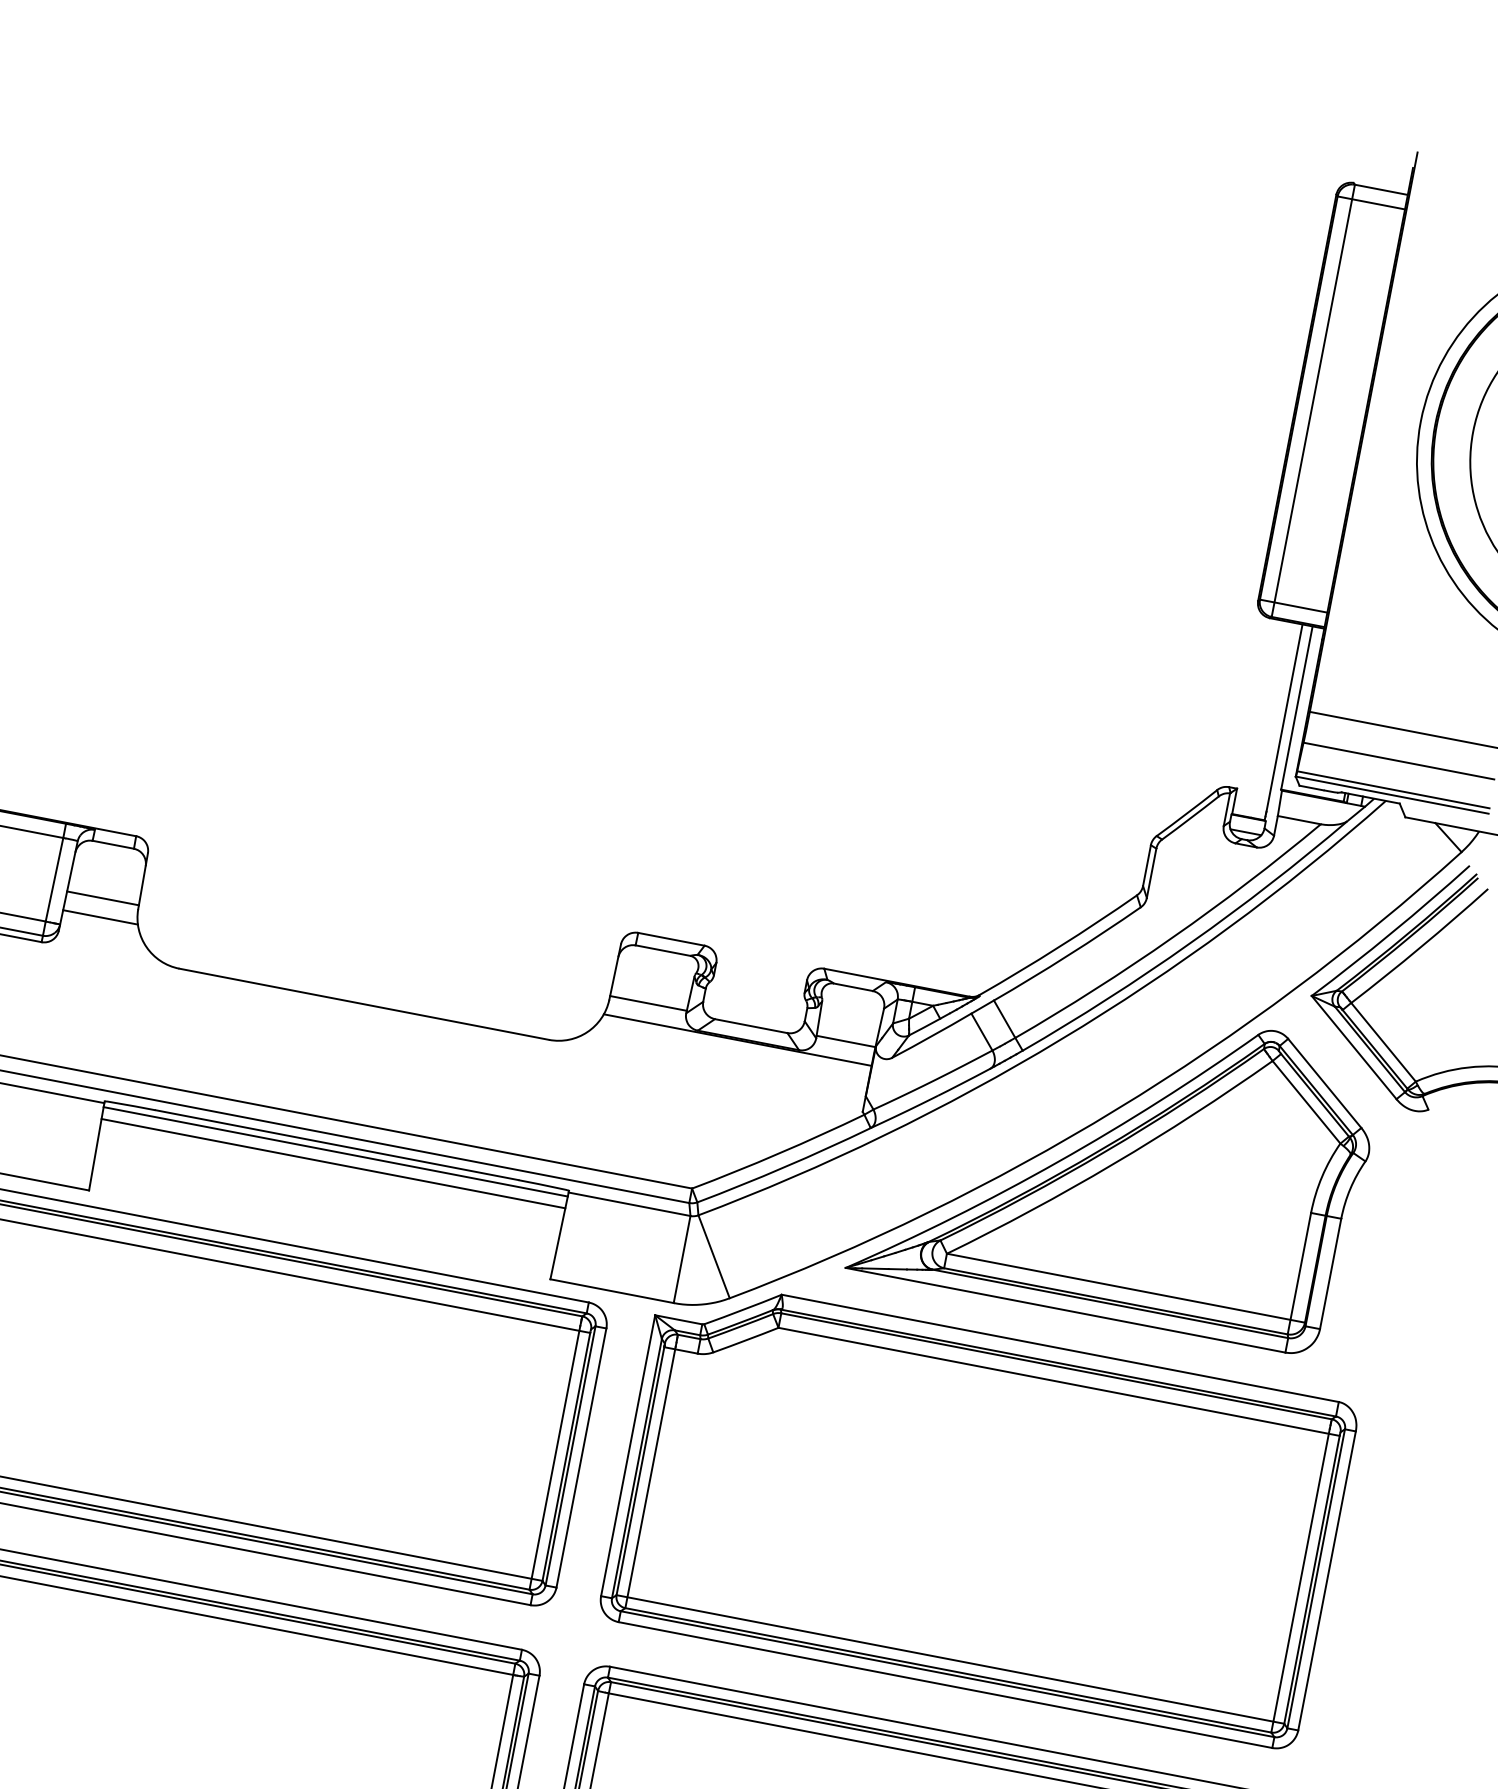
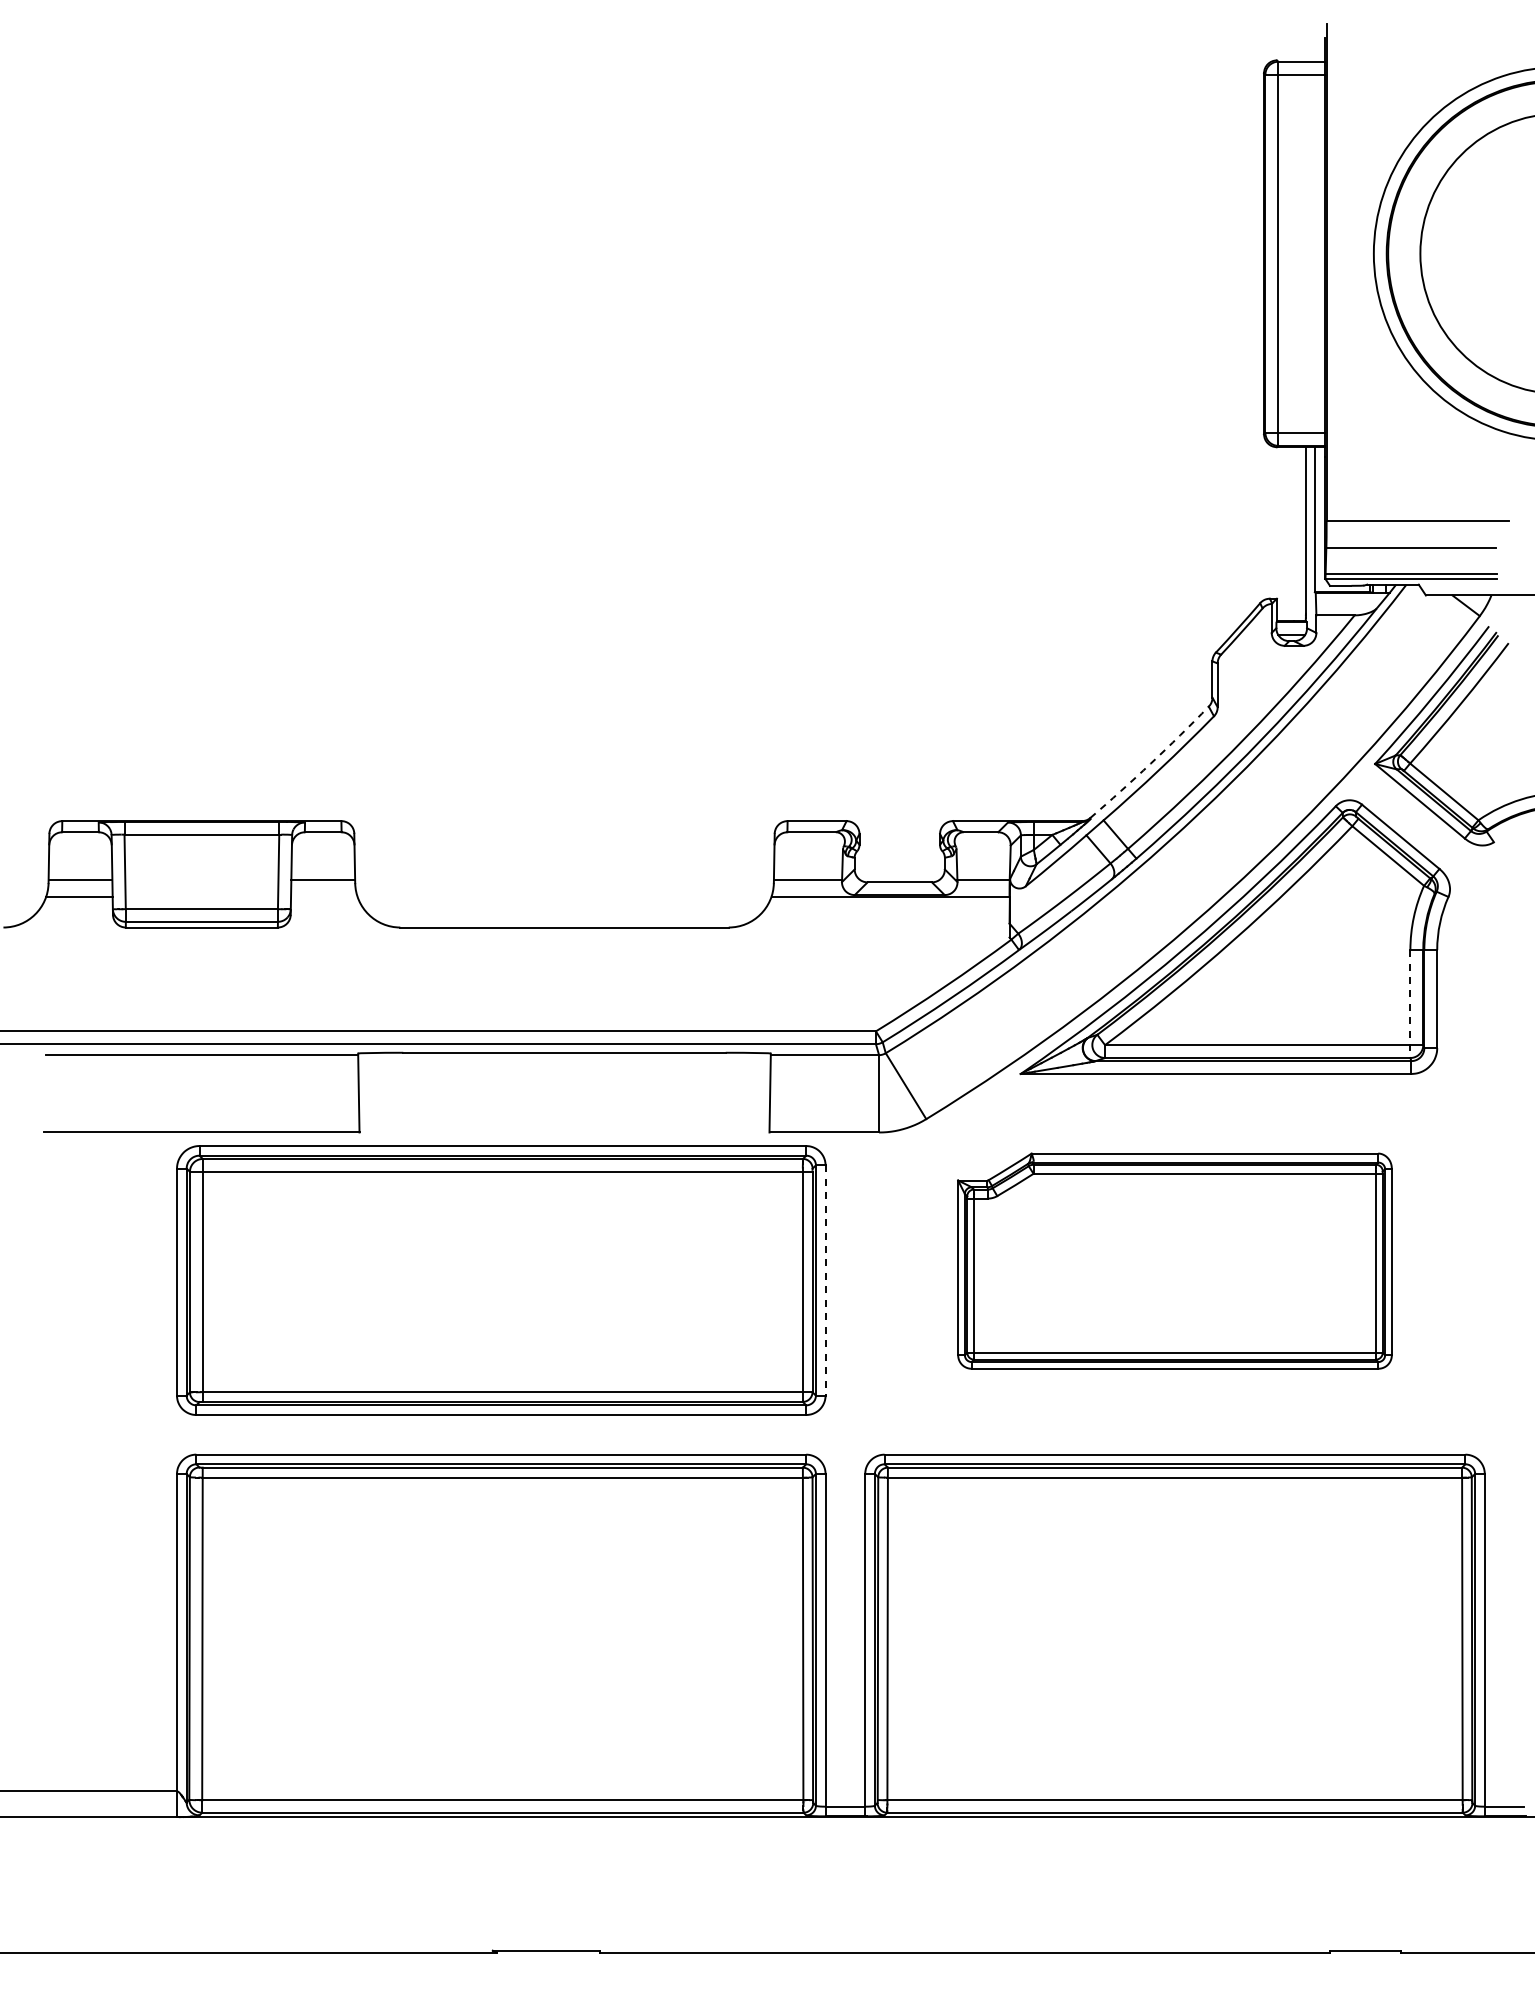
line: (100, 917) -> (324, 896), removed
arc: (1059, 946) -> (1150, 763), solid -> dashed
line: (335, 1151) -> (564, 1058), removed
line: (333, 1164) -> (564, 1069), removed
line: (1299, 1274) -> (1410, 1004), solid -> dashed
line: (581, 1459) -> (825, 1281), solid -> dashed
part: (978, 1511) -> (1174, 1260), size x0.7

